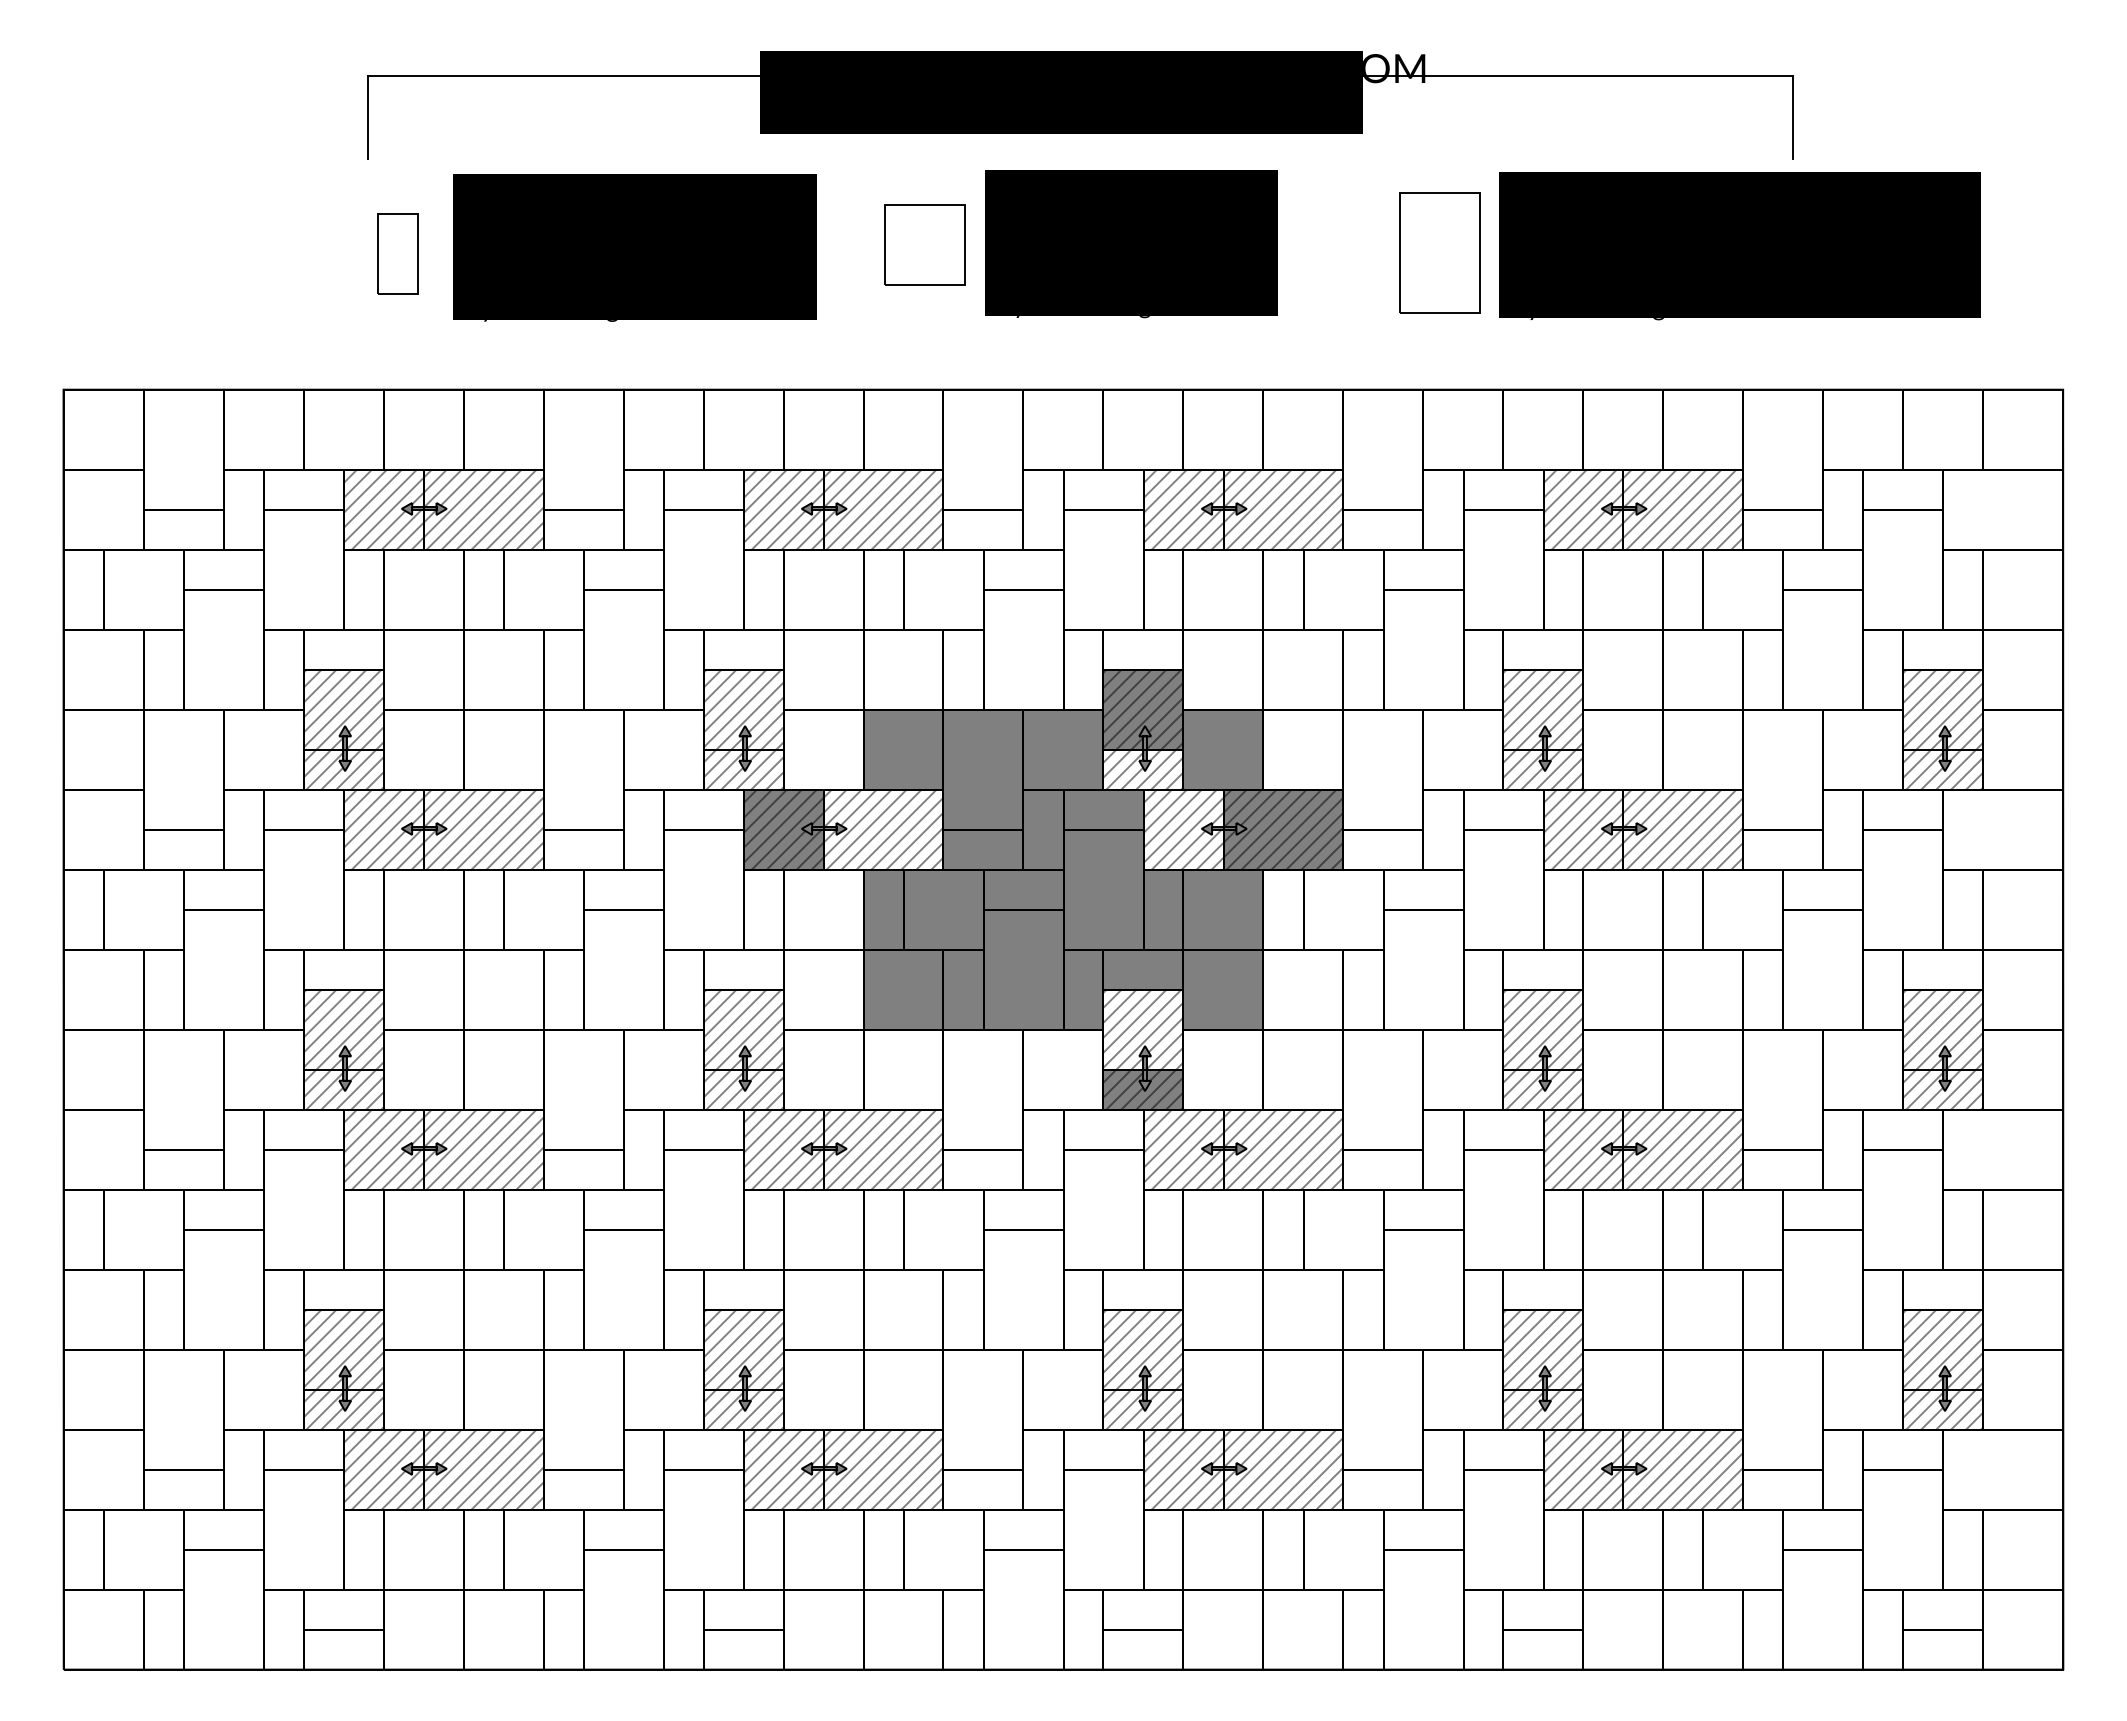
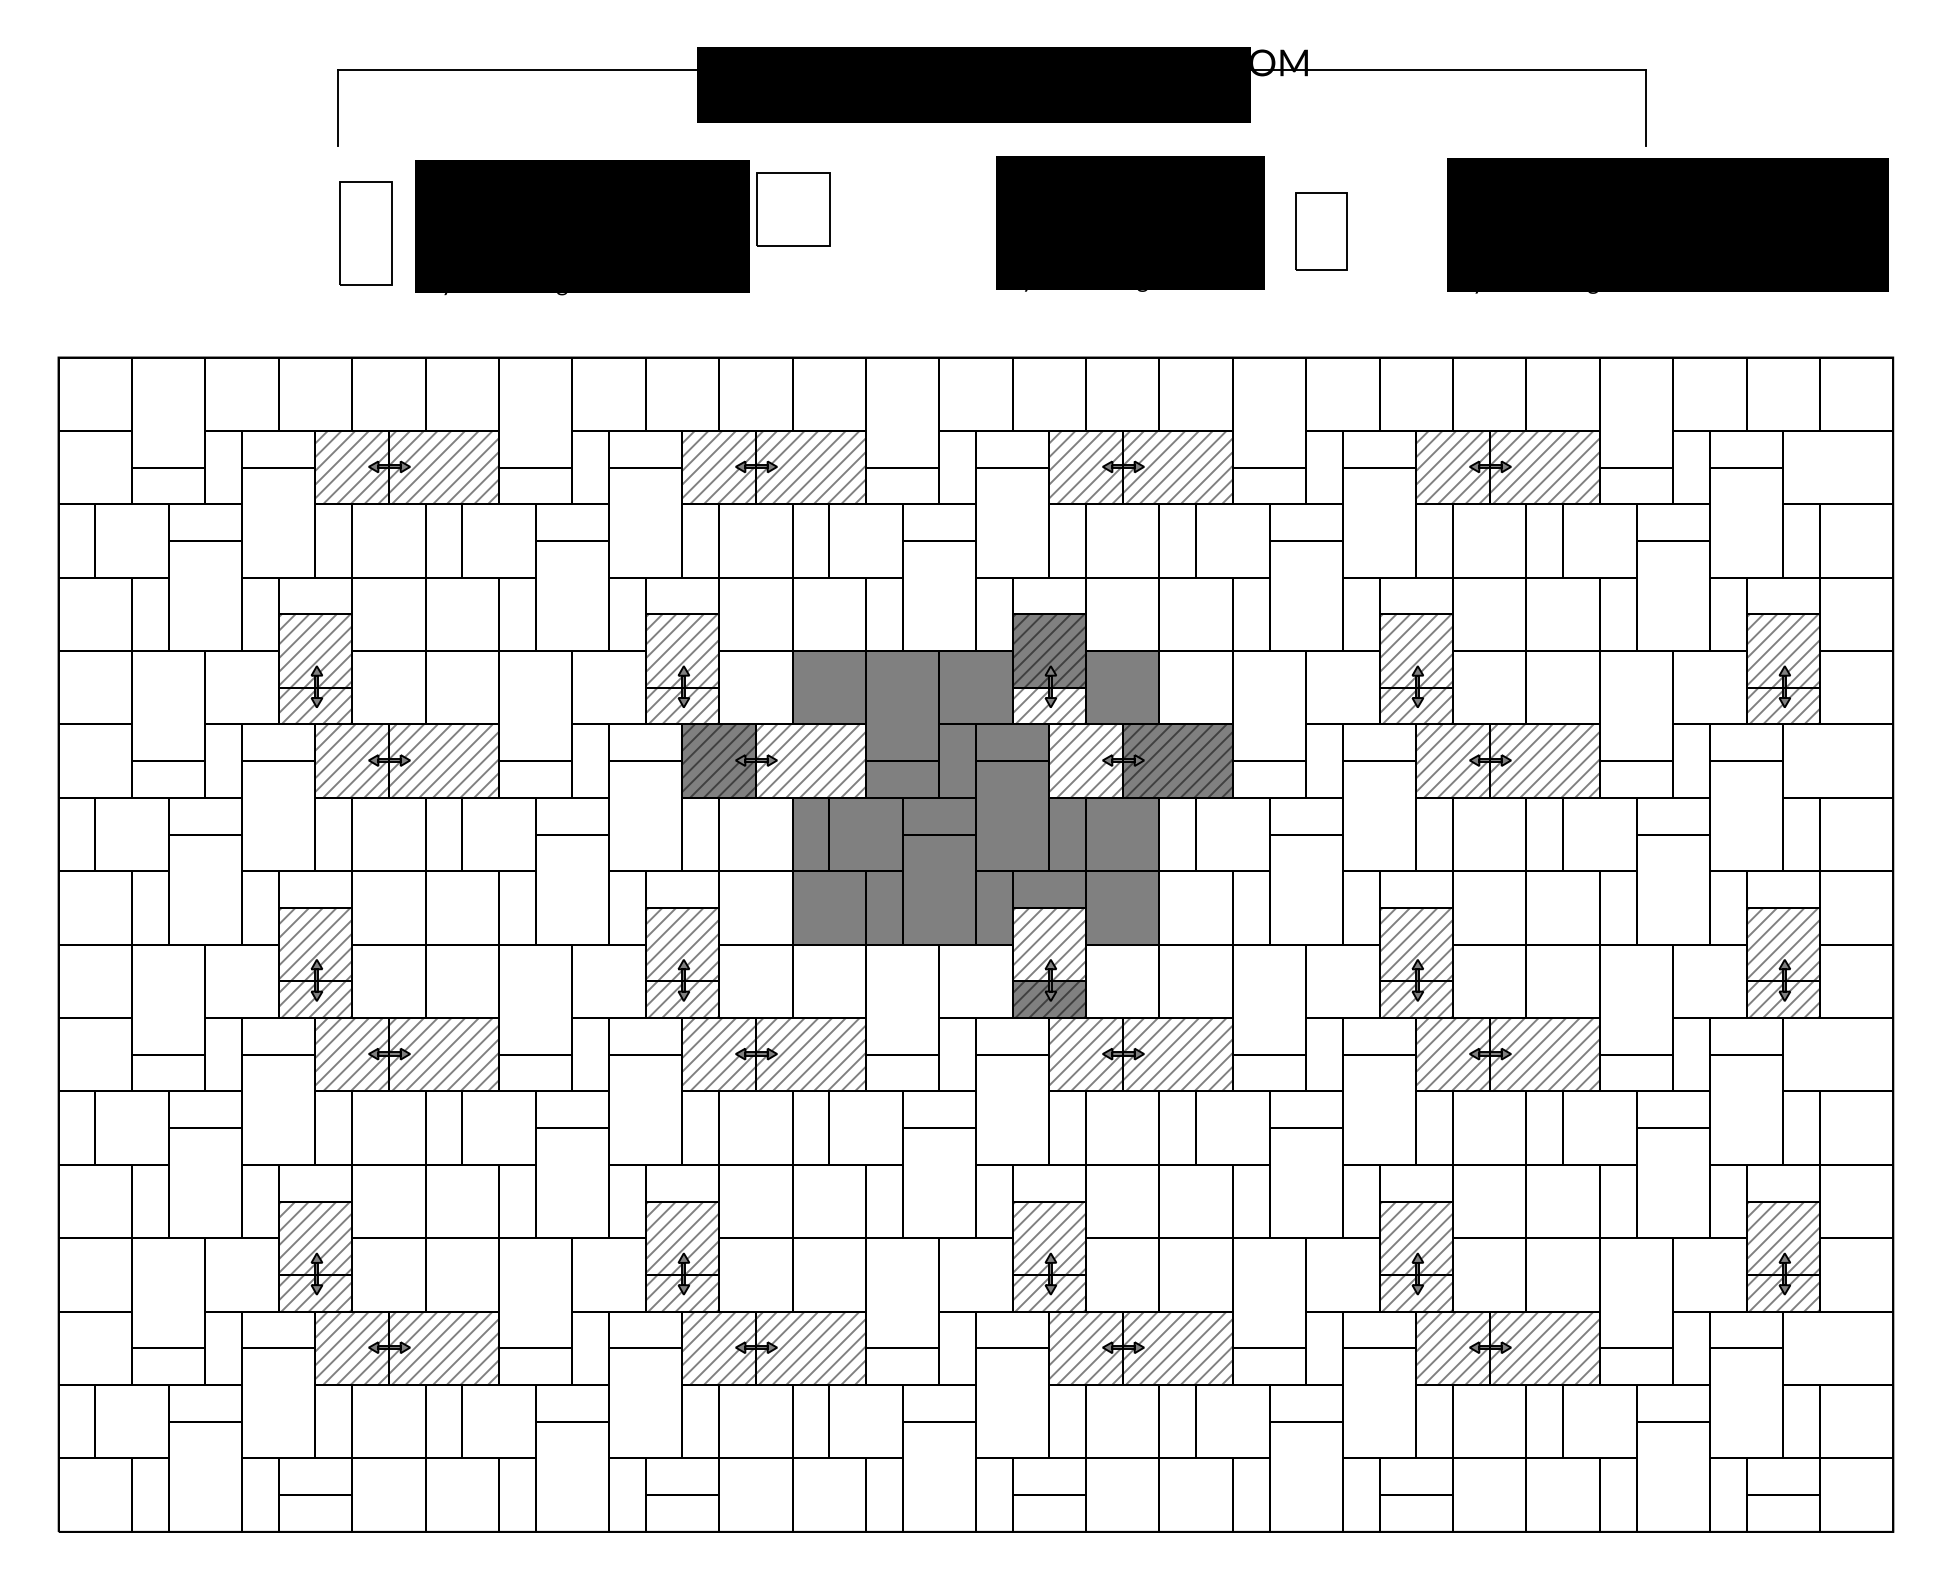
text: (1131, 243) -> (1130, 223), moved
part: (925, 244) -> (793, 209), moved
text: (1739, 245) -> (1667, 225), moved
part: (1440, 252) -> (1321, 231), size x0.7
part: (398, 253) -> (365, 232), size x1.4

